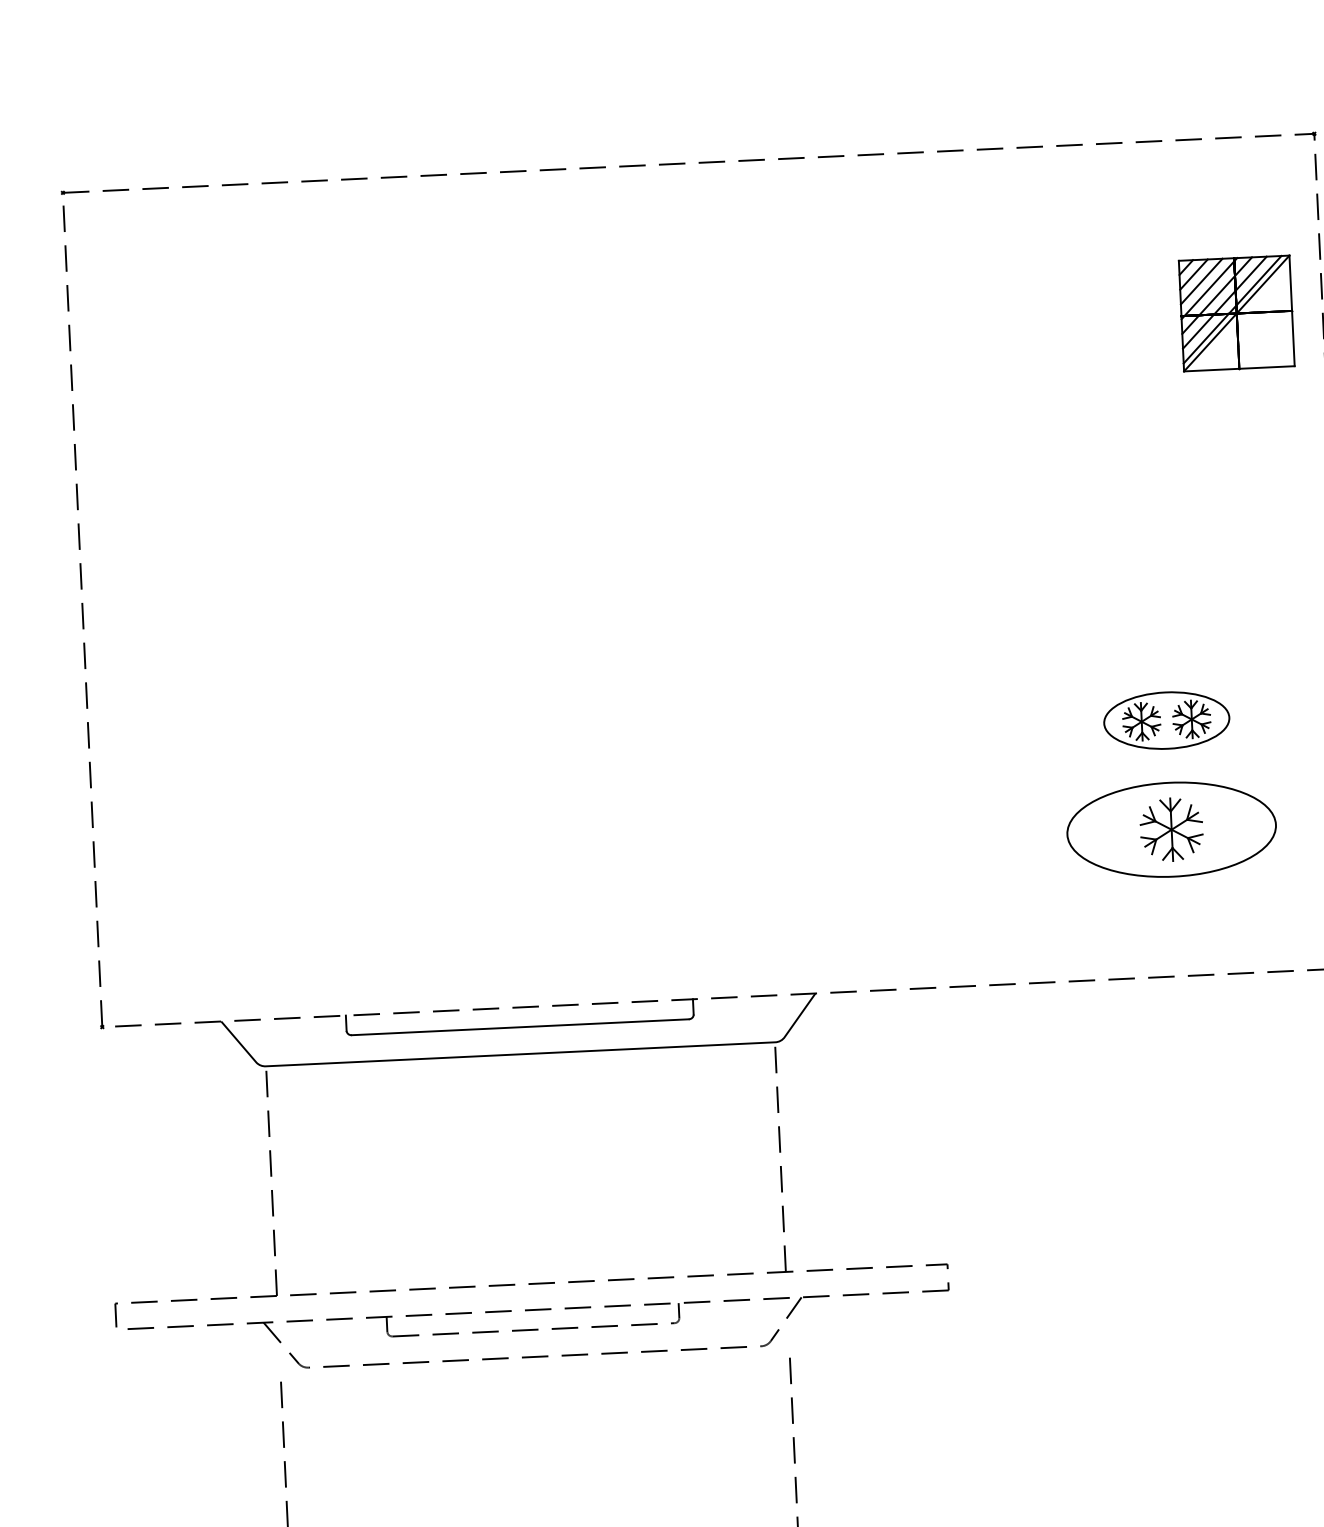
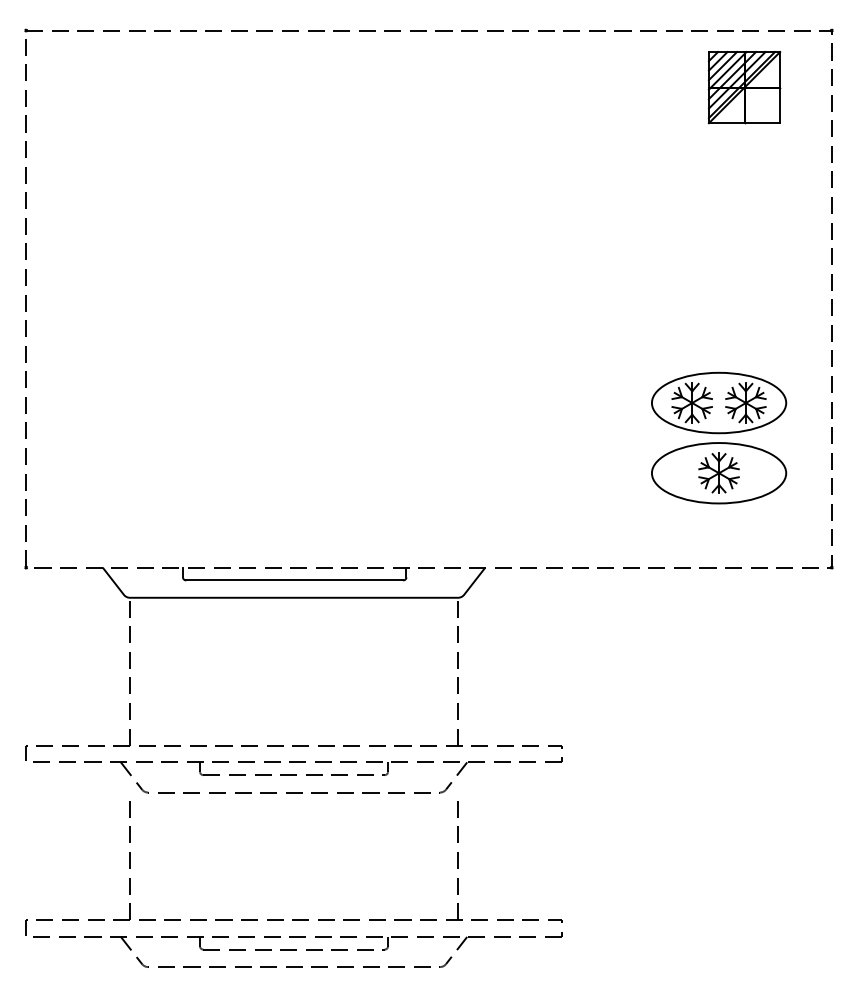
part: (1236, 313) -> (744, 87), moved
part: (1167, 719) -> (719, 402), size x1.67

